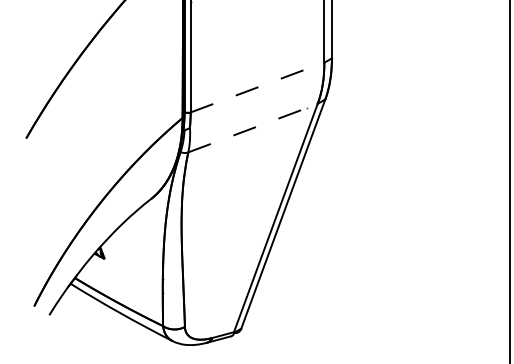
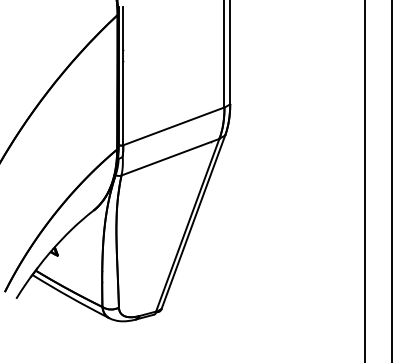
line: (257, 87) -> (173, 126), dashed -> solid
line: (253, 128) -> (170, 157), dashed -> solid

